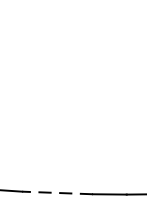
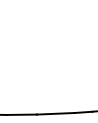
line: (57, 192) -> (55, 113), dashed -> solid

